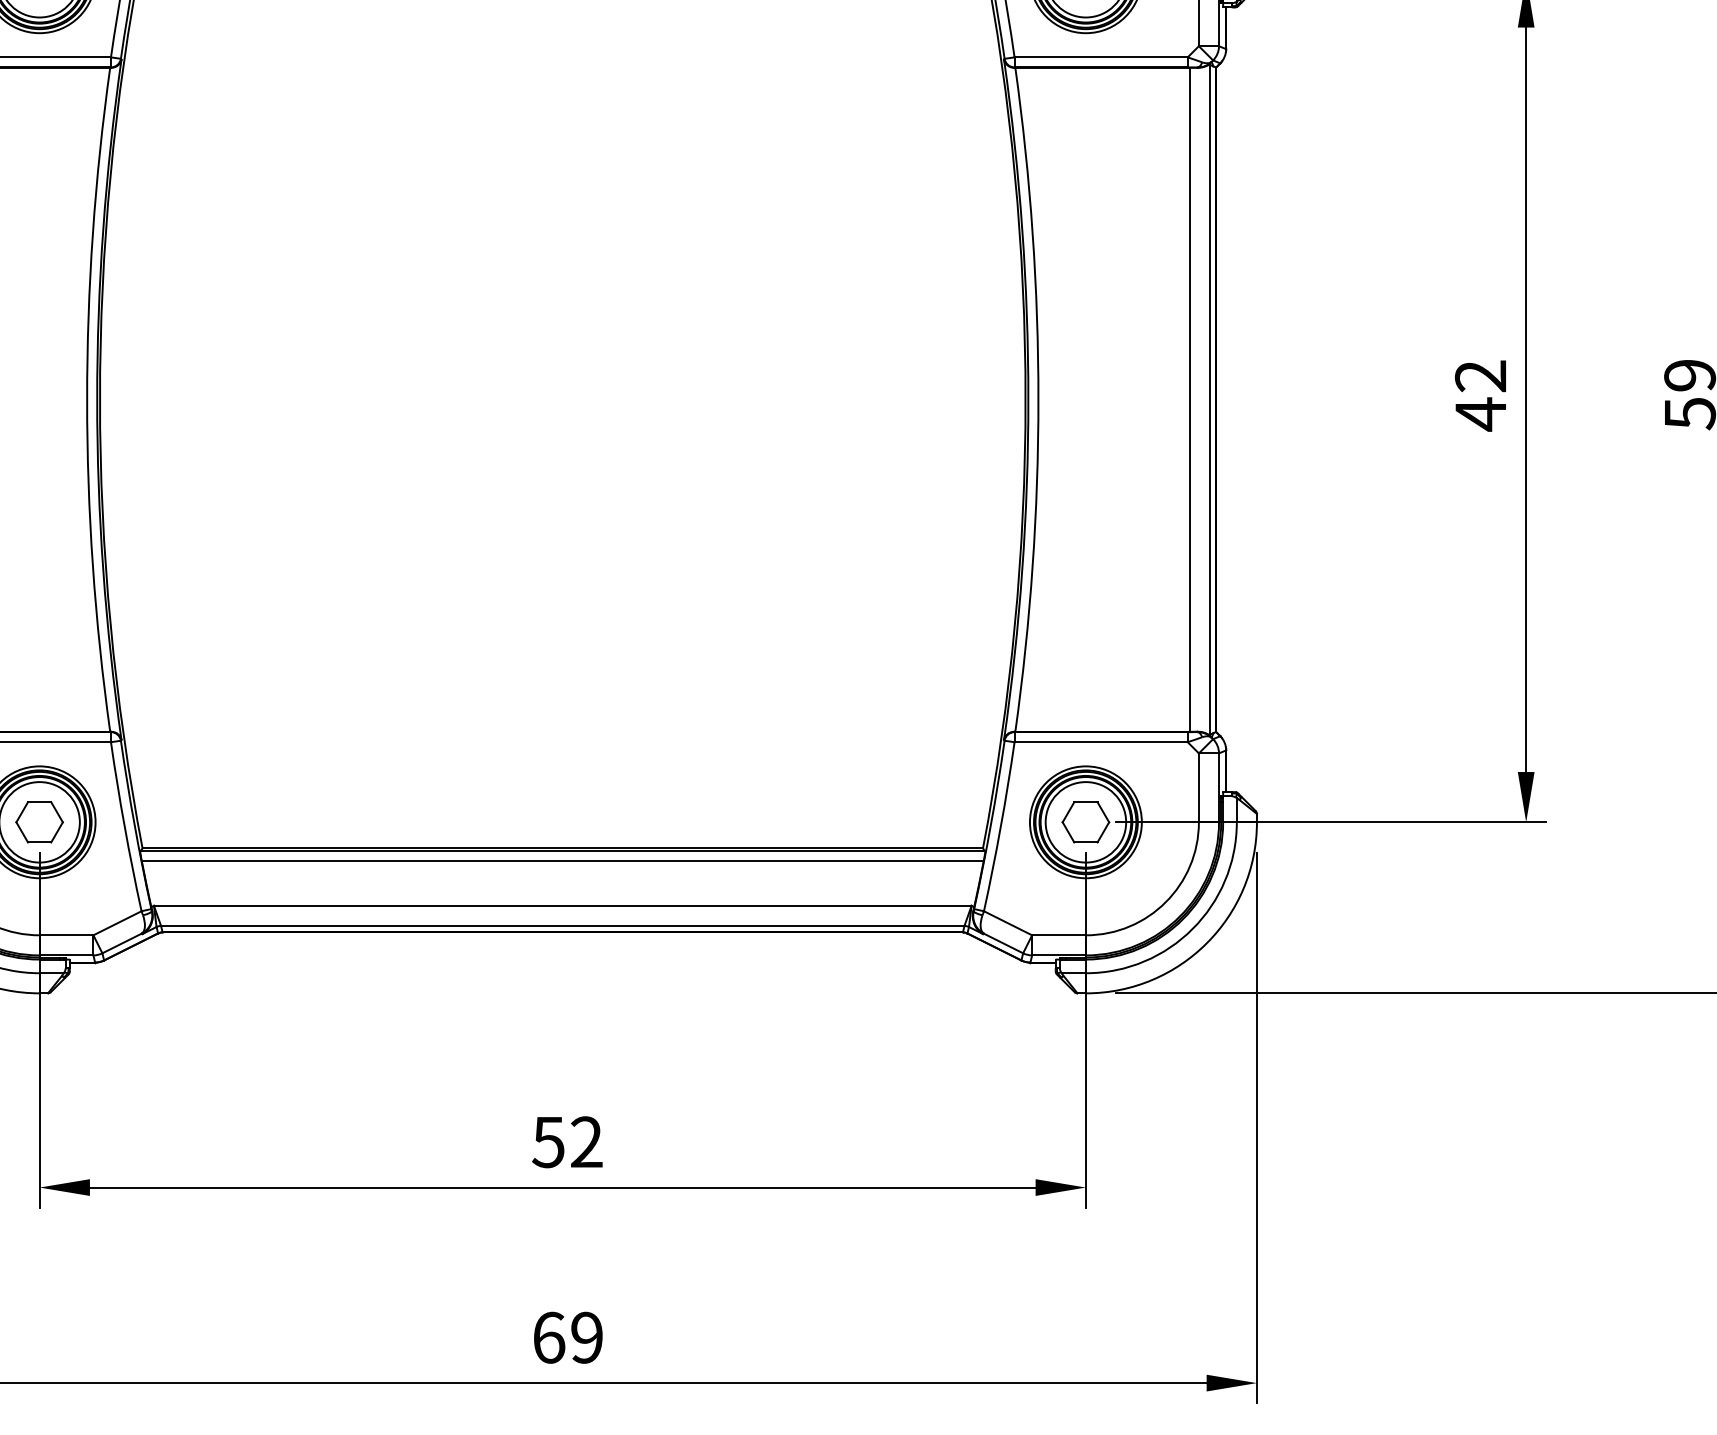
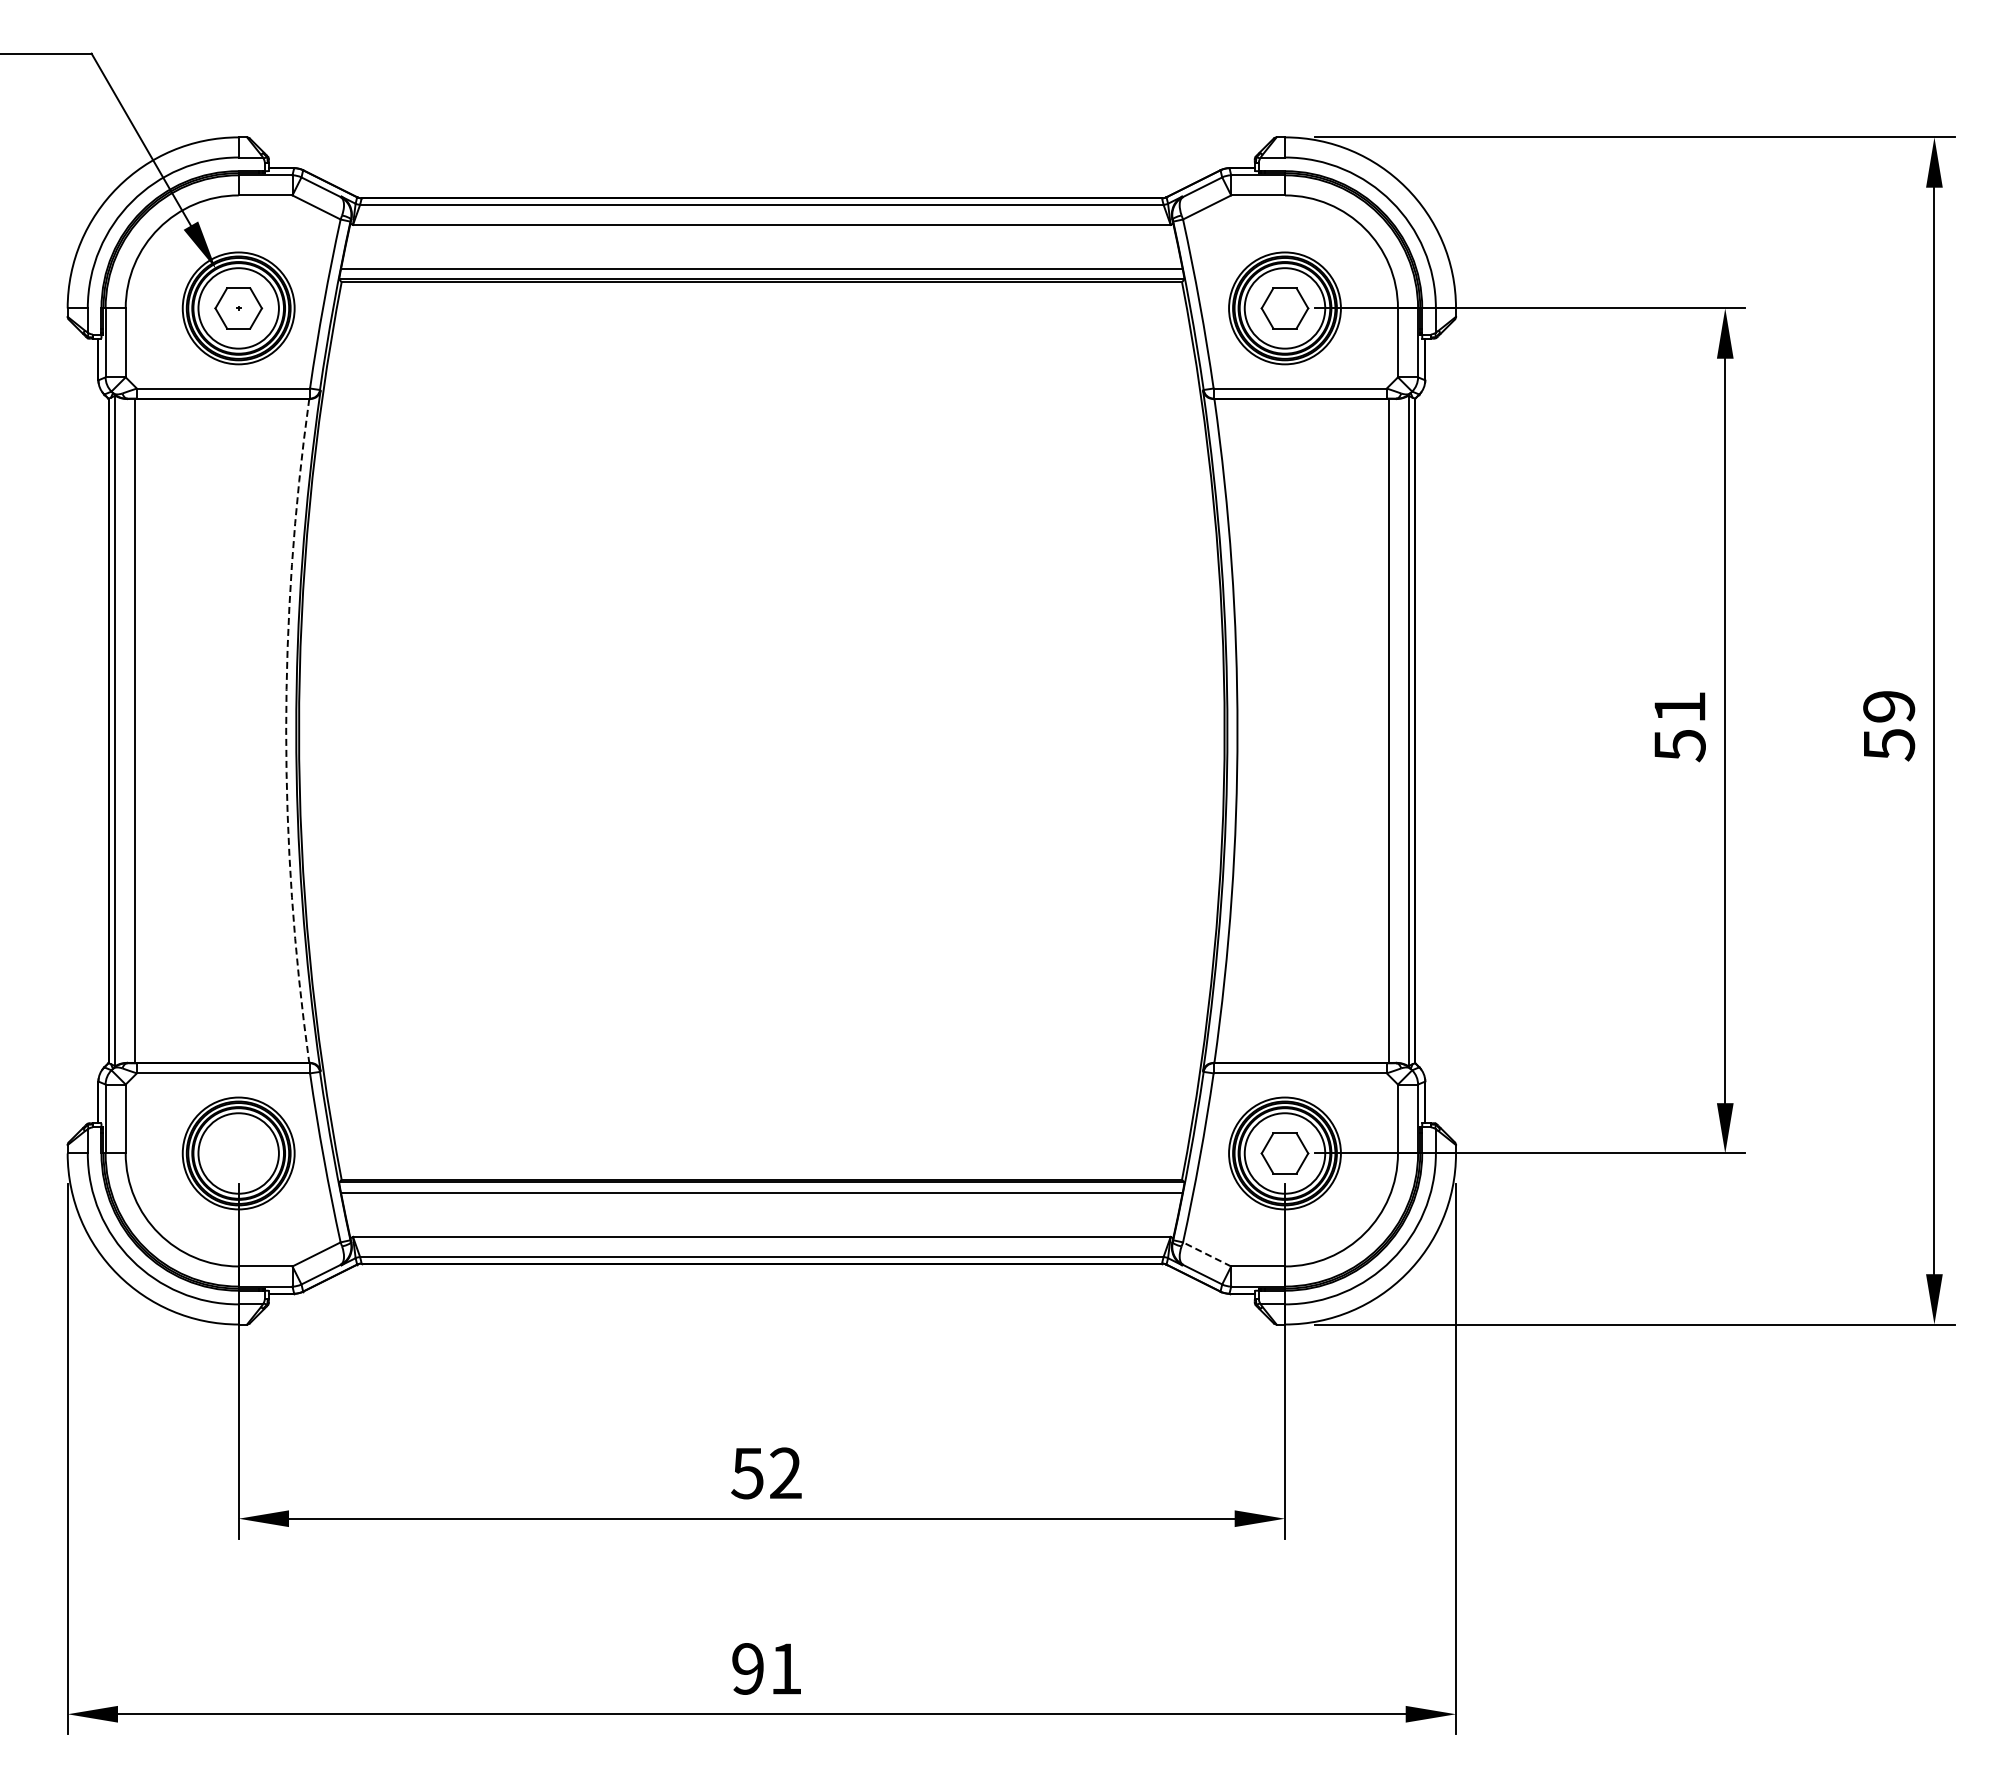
text: (1480, 395) -> (1679, 726), 42 -> 51
arc: (87, 399) -> (286, 730), solid -> dashed
part: (39, 822) -> (238, 1153), removed
line: (1008, 923) -> (1207, 1254), solid -> dashed
text: (567, 1337) -> (766, 1668), 69 -> 91

